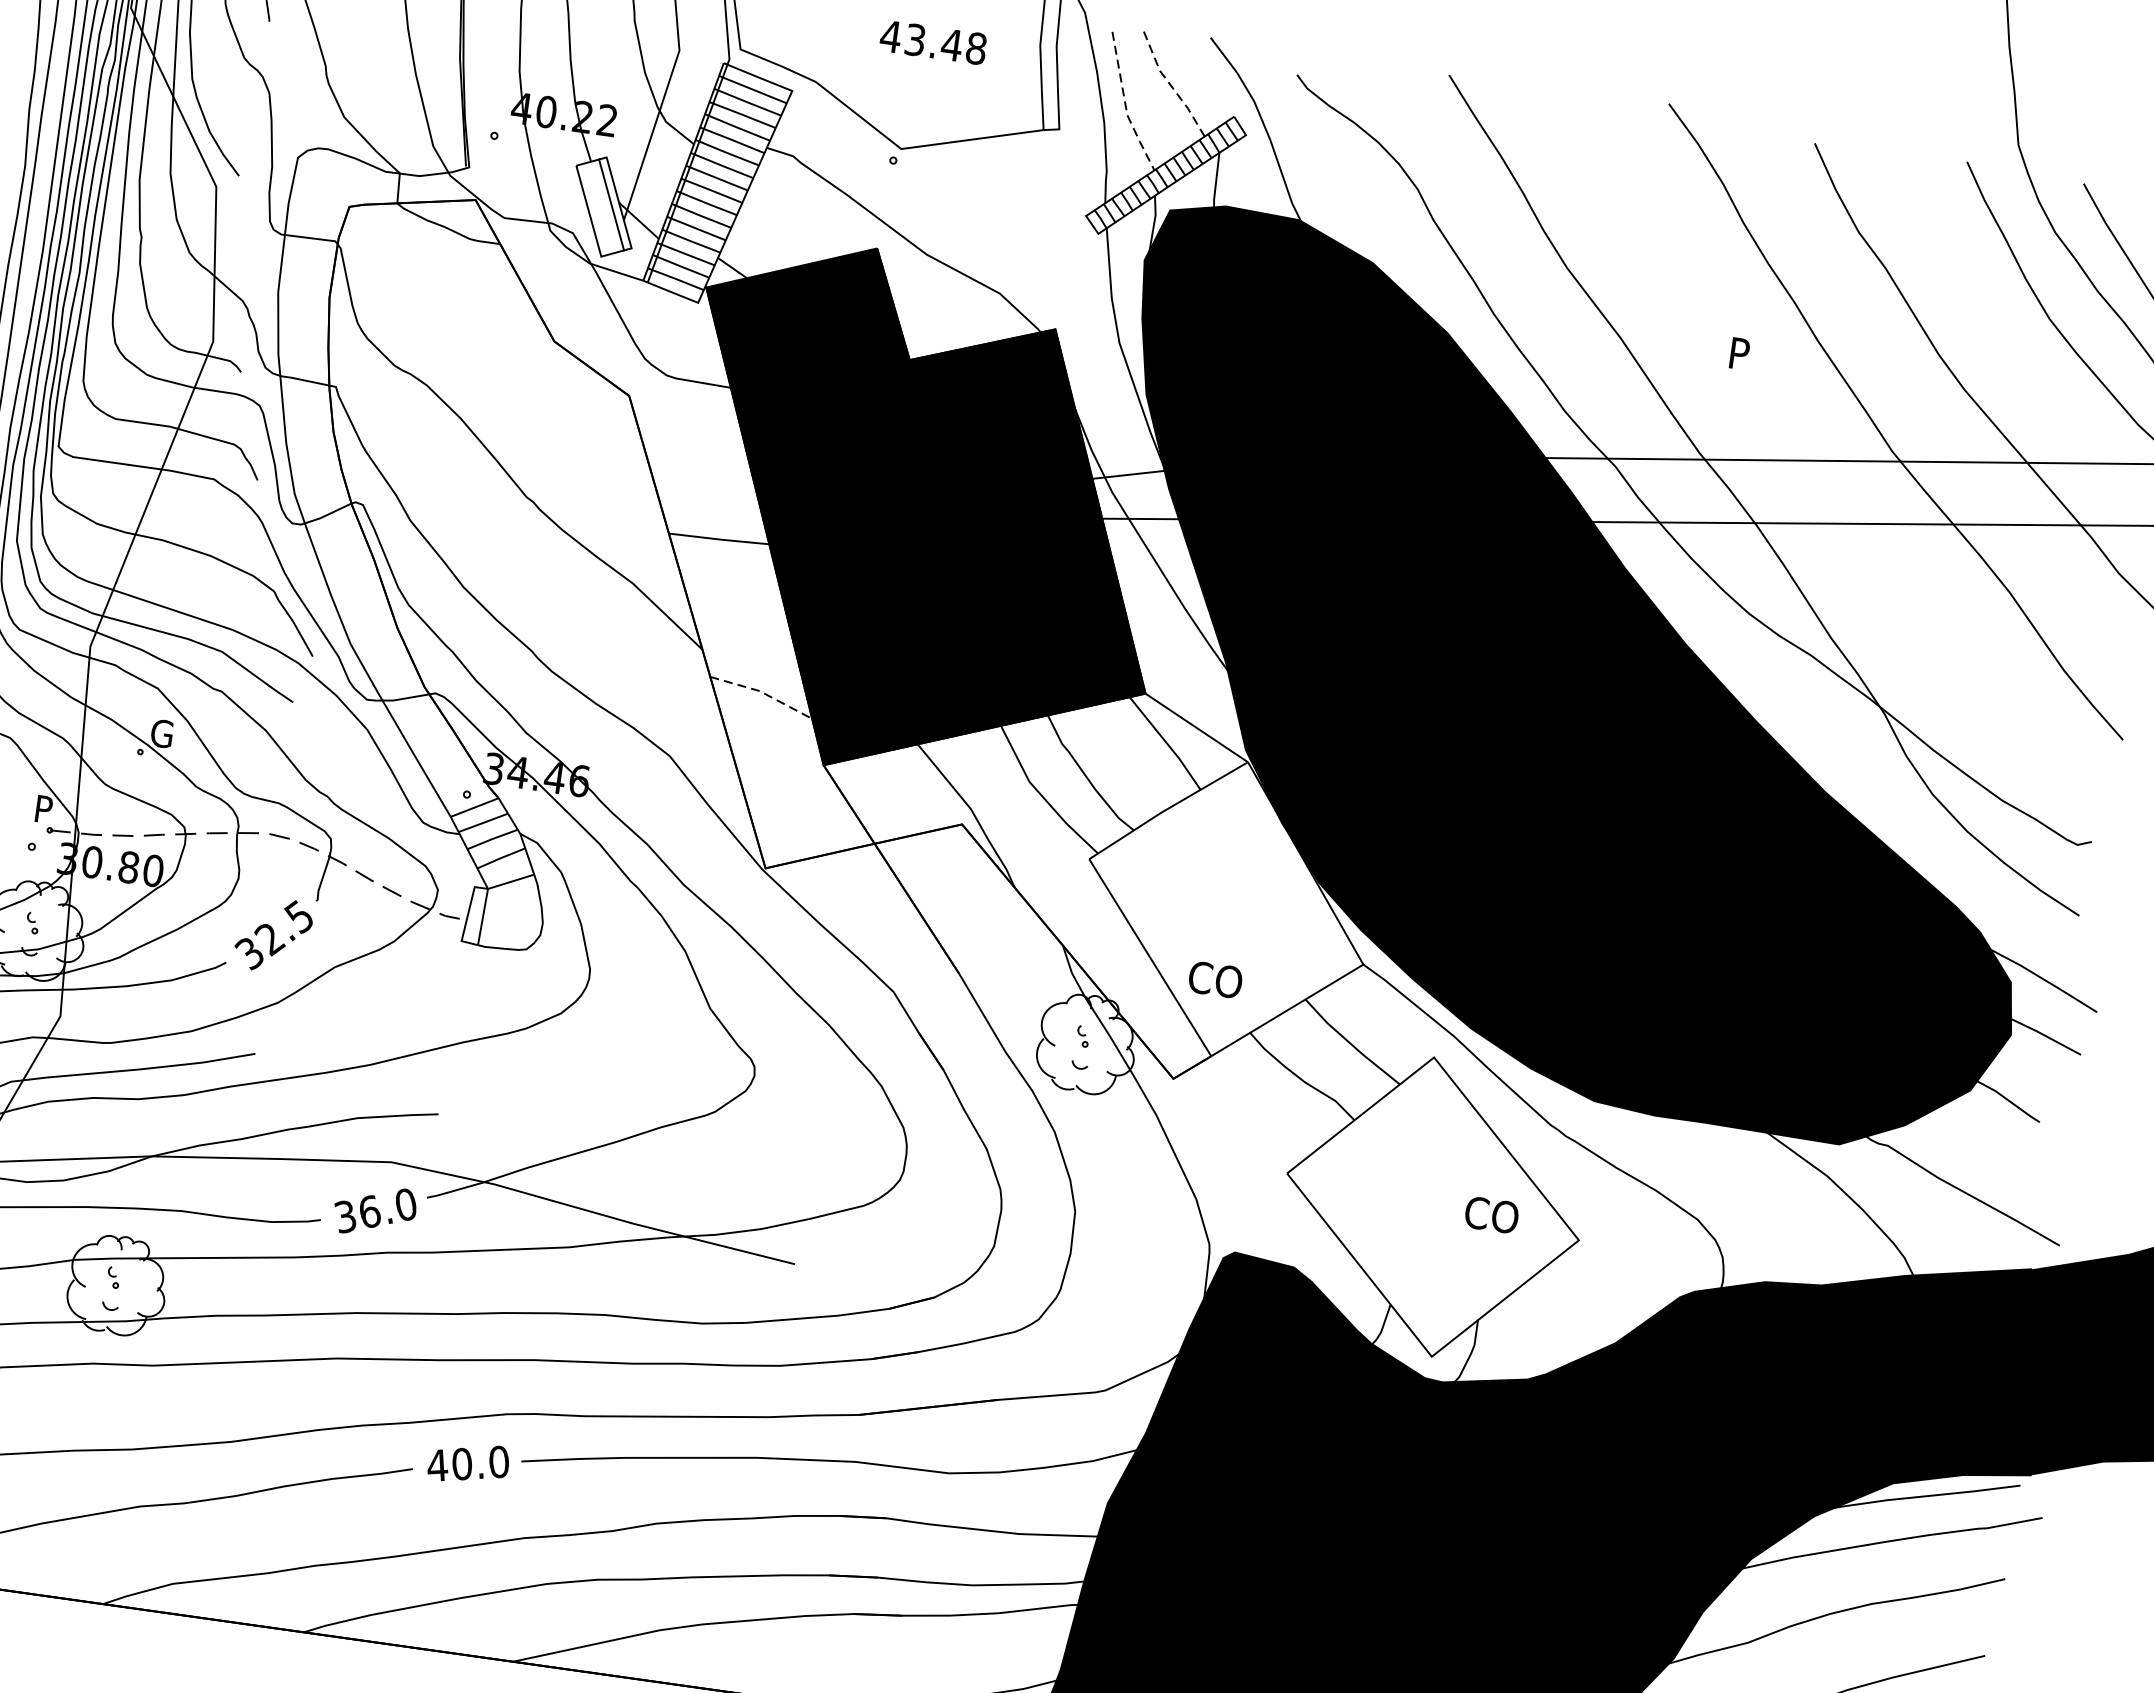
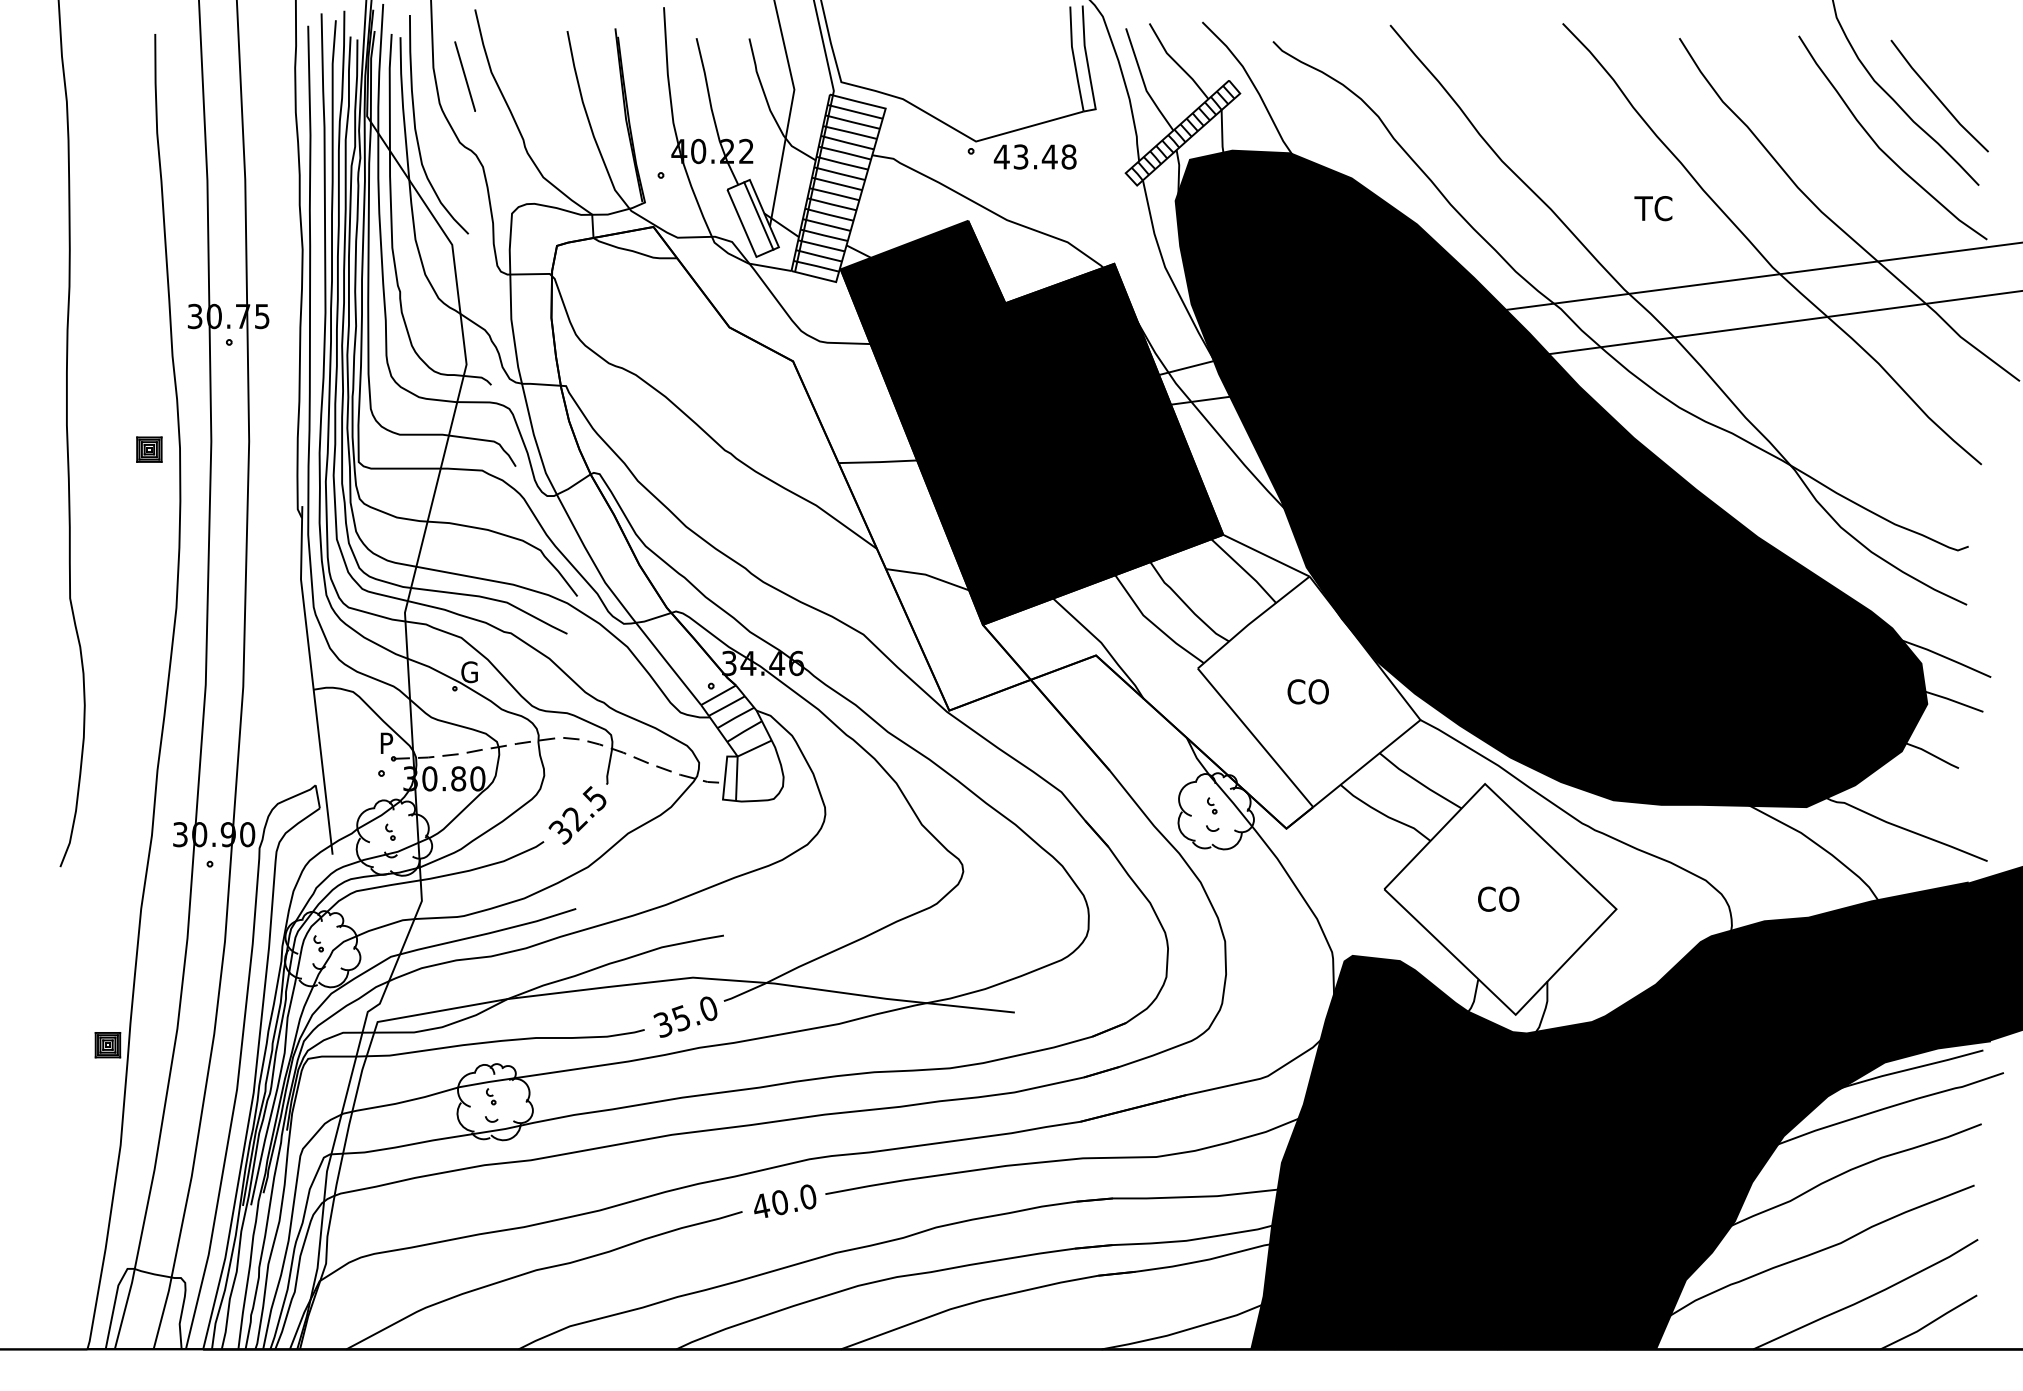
text: (932, 41) -> (1034, 156), moved
line: (1170, 85) -> (1176, 63), dashed -> solid
line: (1125, 106) -> (1144, 84), dashed -> solid
text: (1751, 355) -> (1653, 208), P -> TC
line: (763, 692) -> (928, 575), dashed -> solid
text: (1214, 979) -> (1307, 691), moved
text: (368, 1212) -> (680, 1018), 36.0 -> 35.0
text: (1491, 1214) -> (1498, 898), moved

